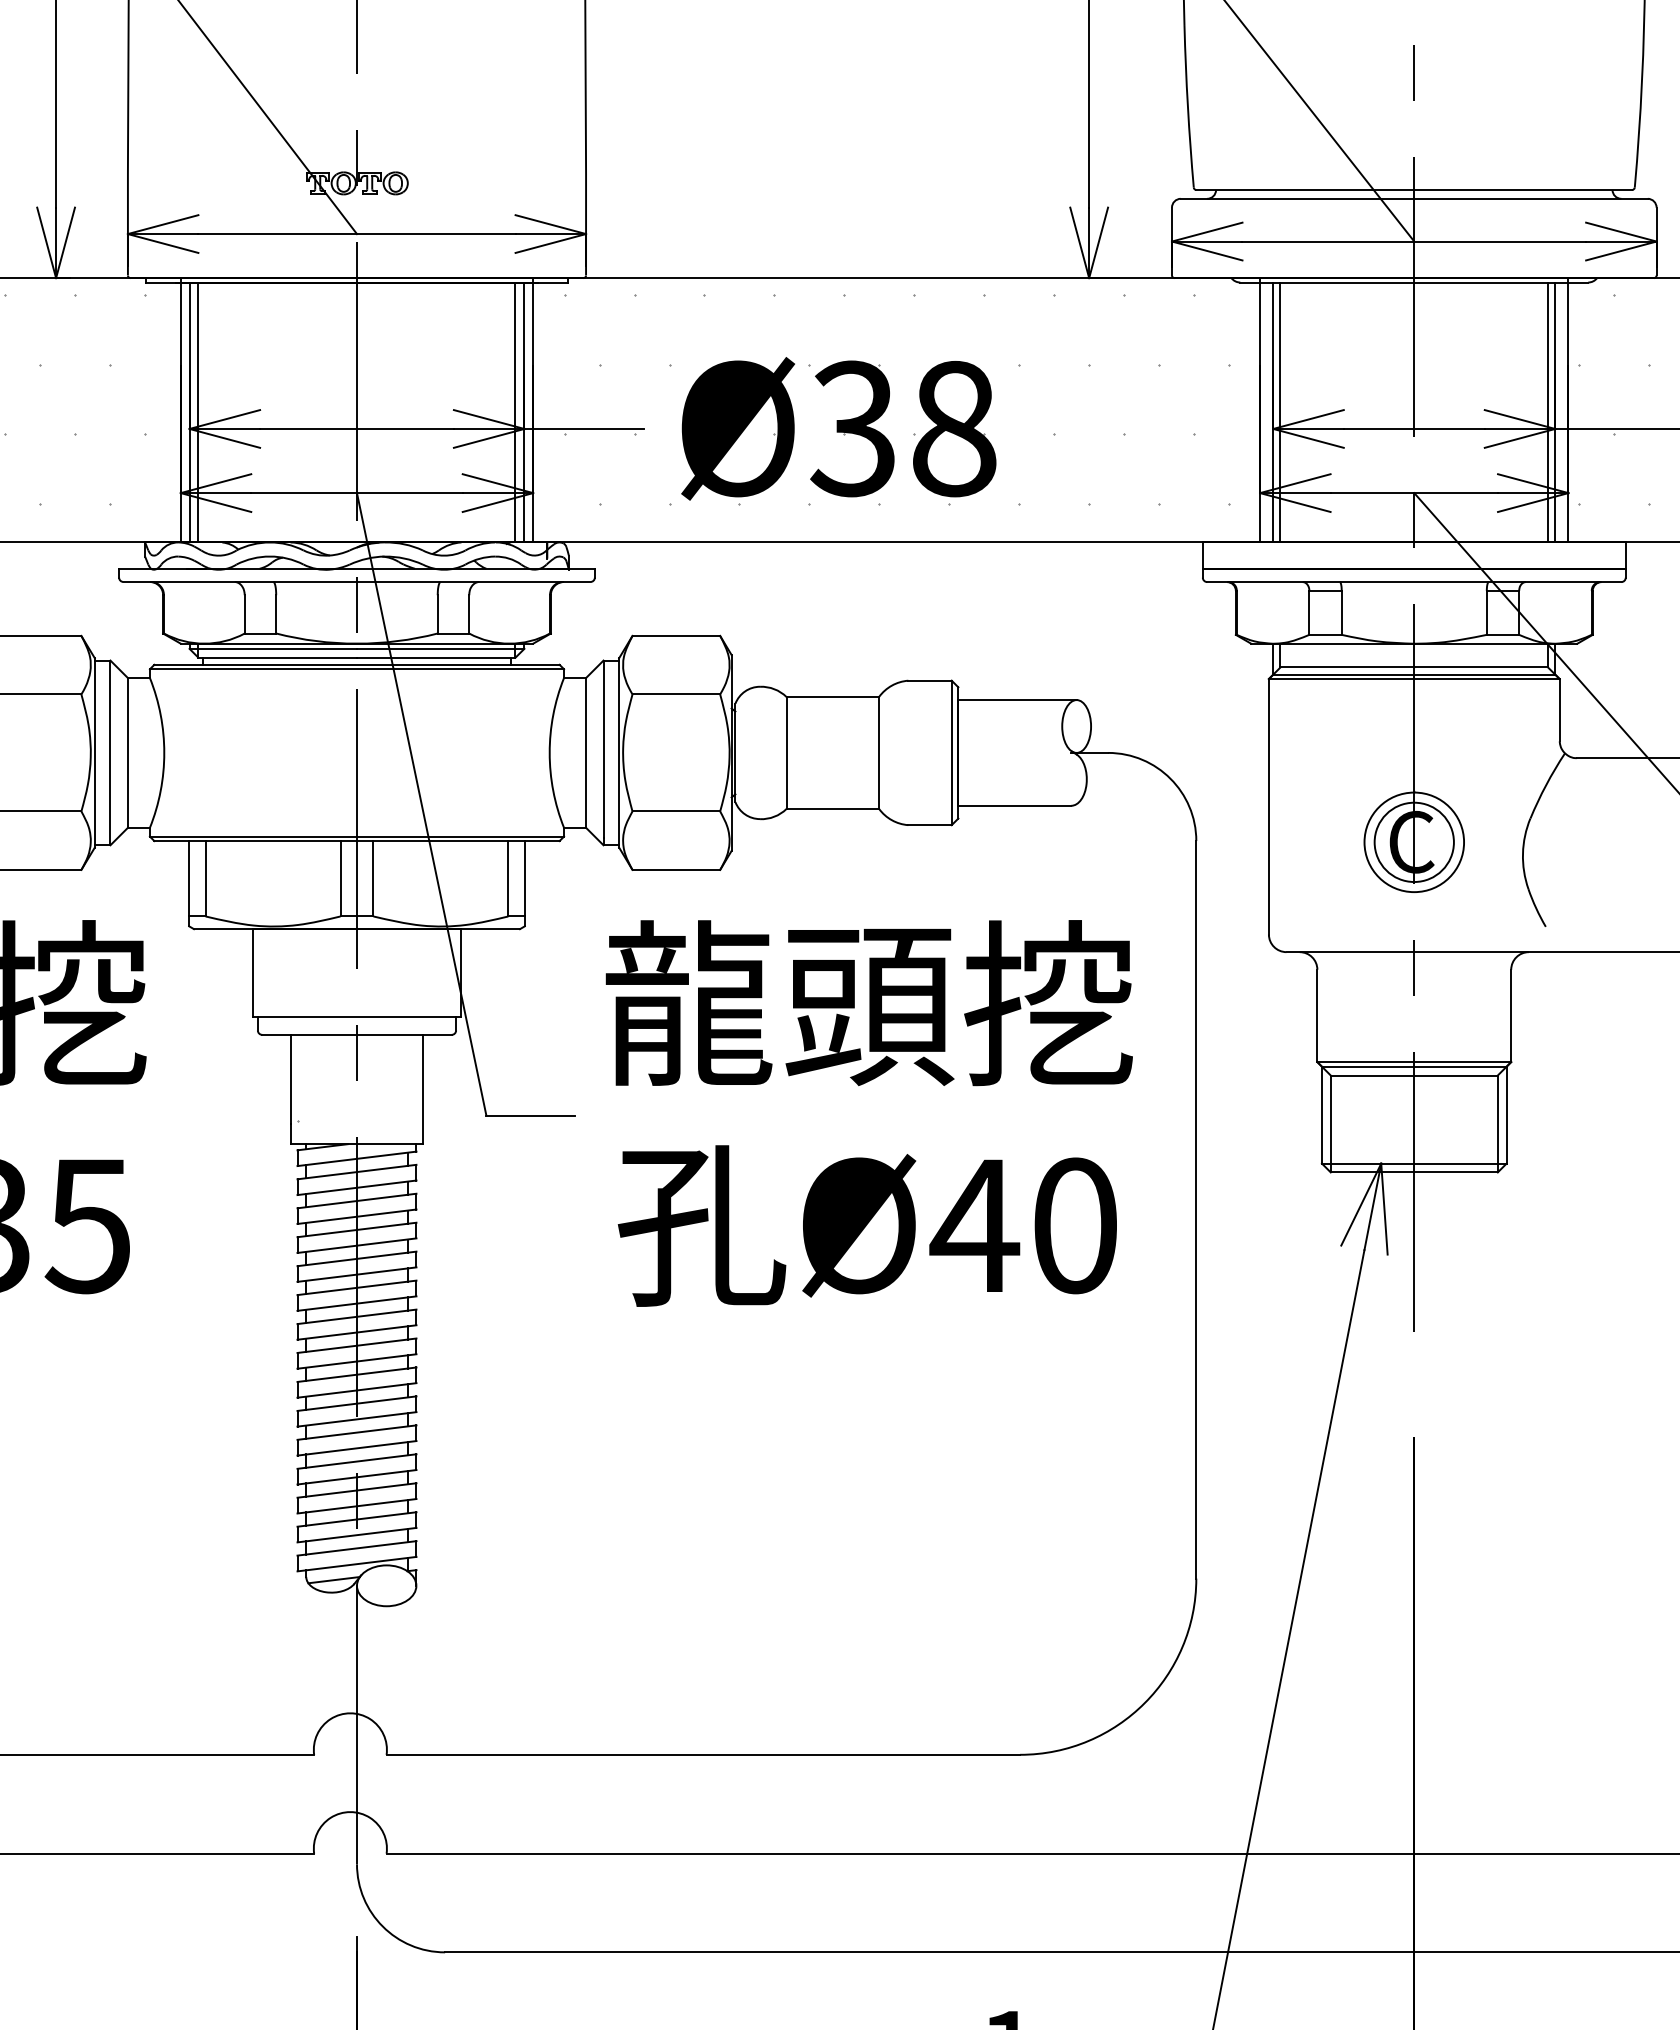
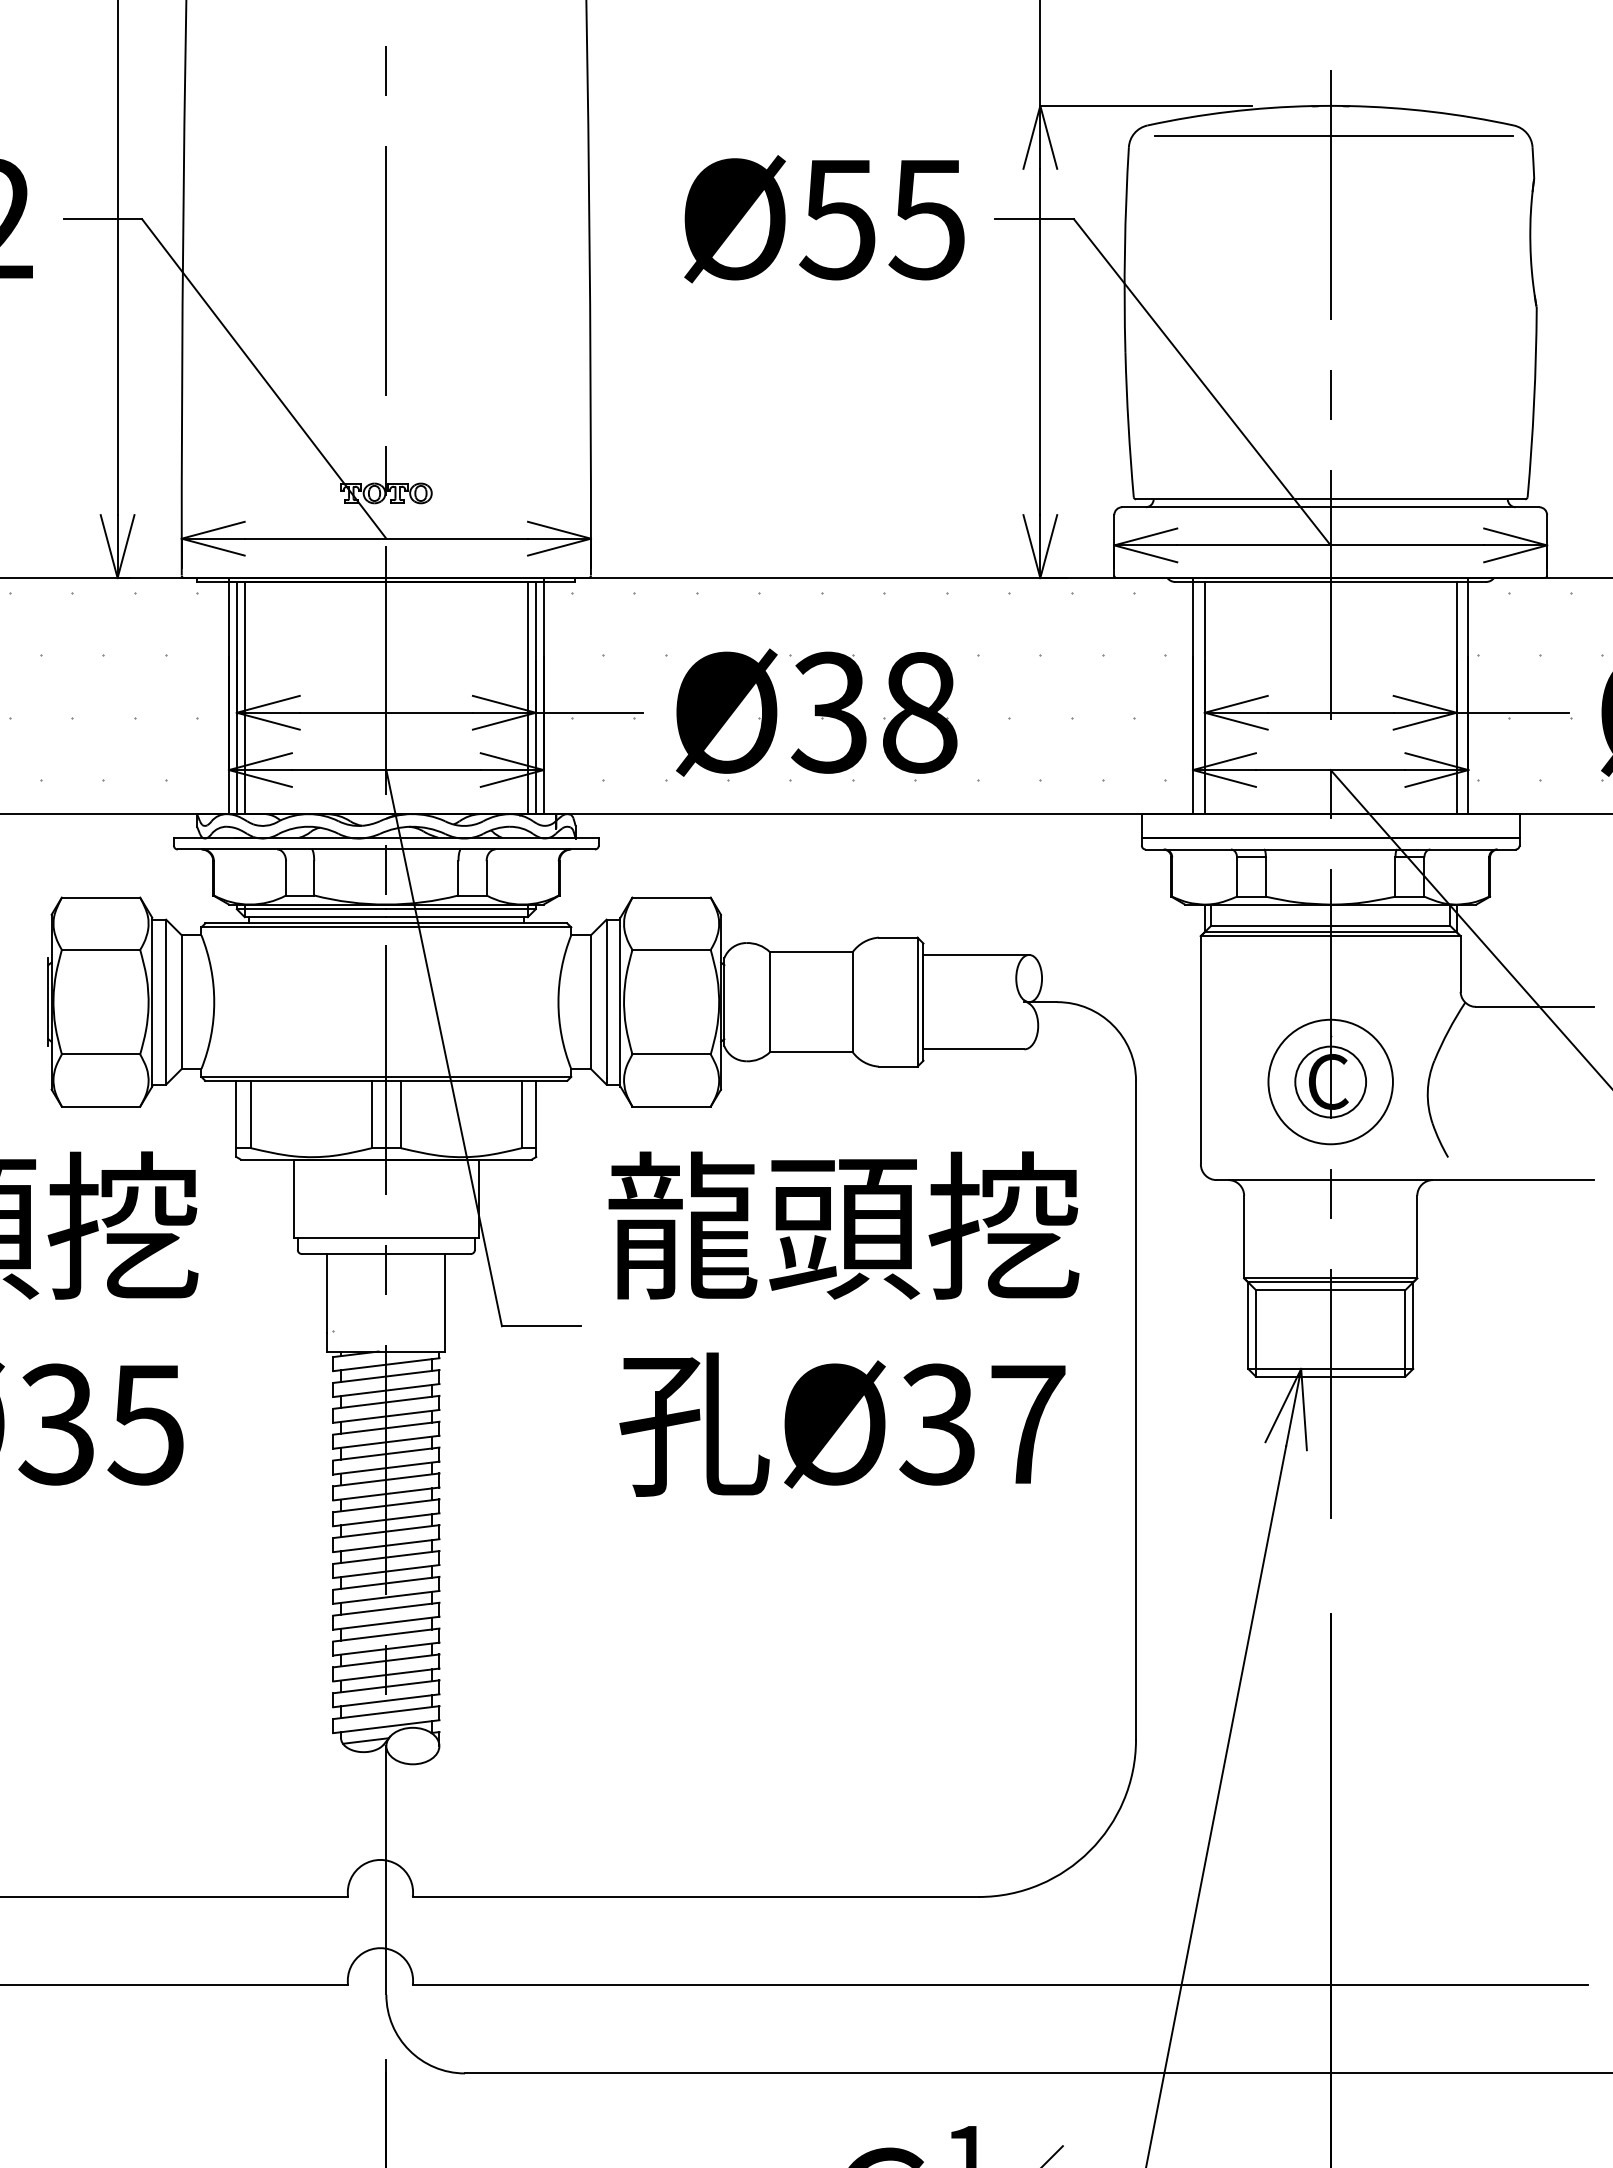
line: (1280, 411) -> (1211, 697), removed
line: (1548, 411) -> (1450, 697), removed
circle: (1414, 841) -> (1330, 1081), size x1.4
text: (1023, 1225) -> (981, 1424), 40 -> 37

